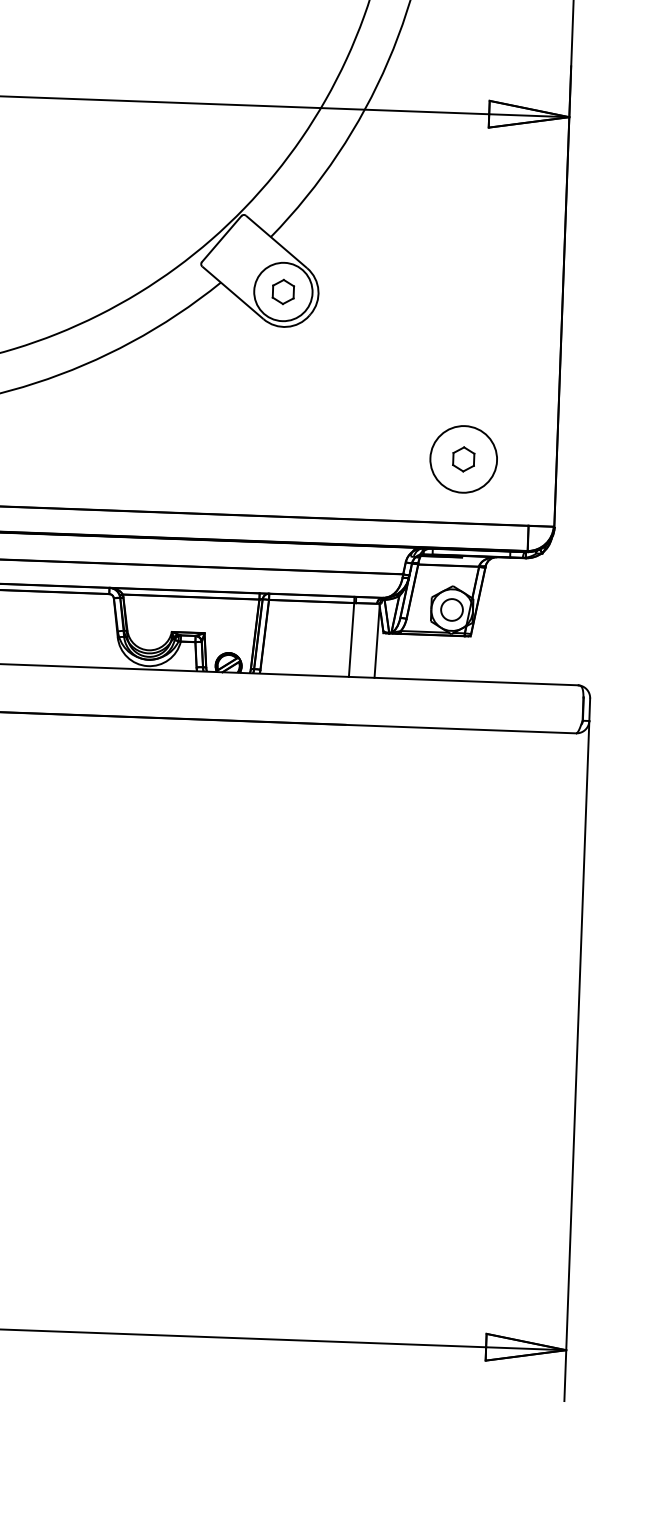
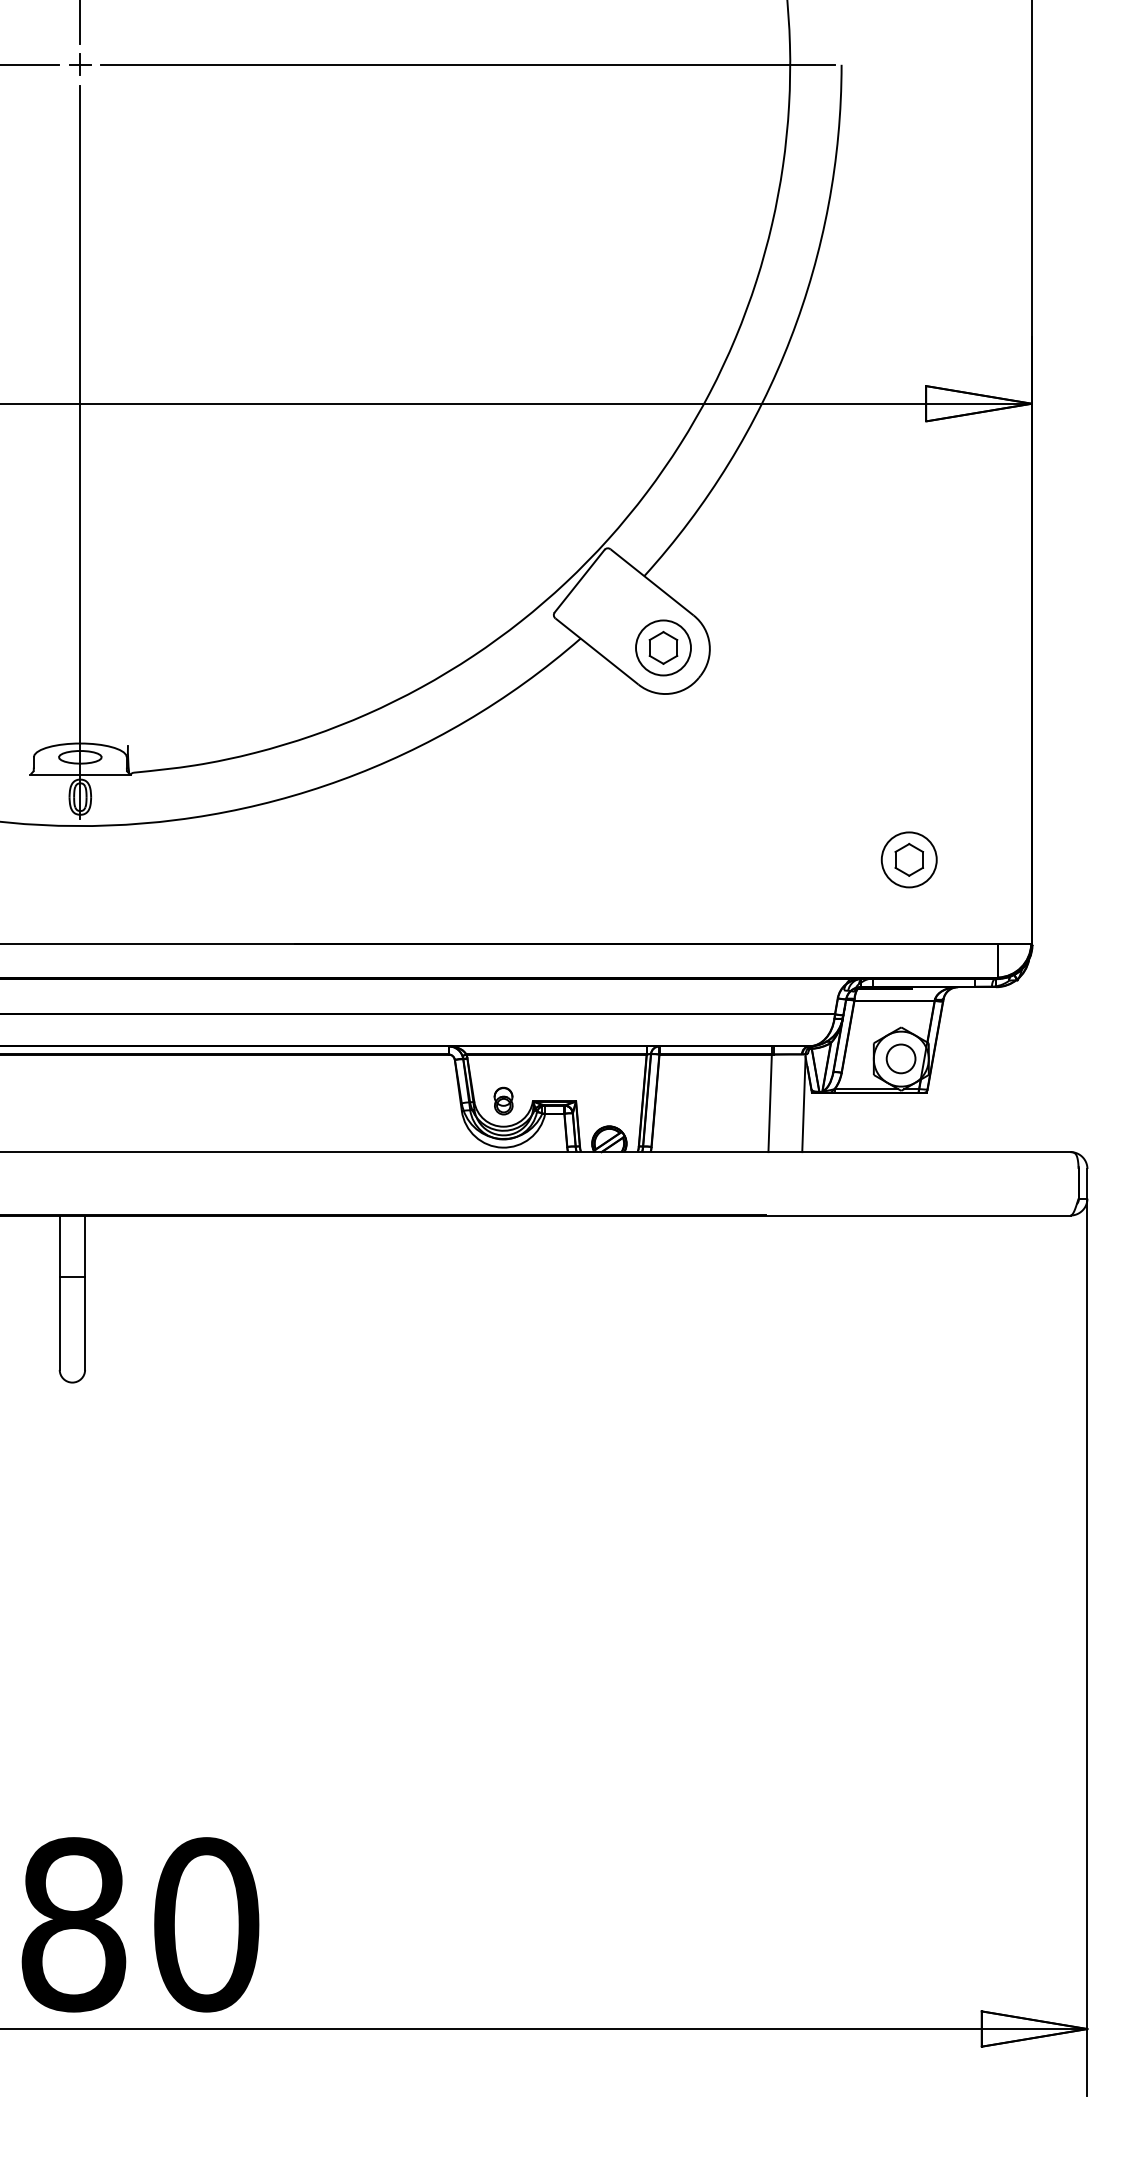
circle: (283, 291) -> (663, 647), size x0.71
circle: (463, 459) -> (908, 859), size x0.62
part: (149, 630) -> (503, 1100), added

